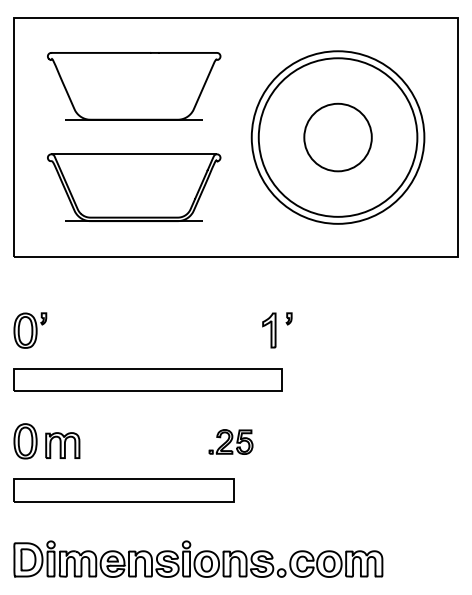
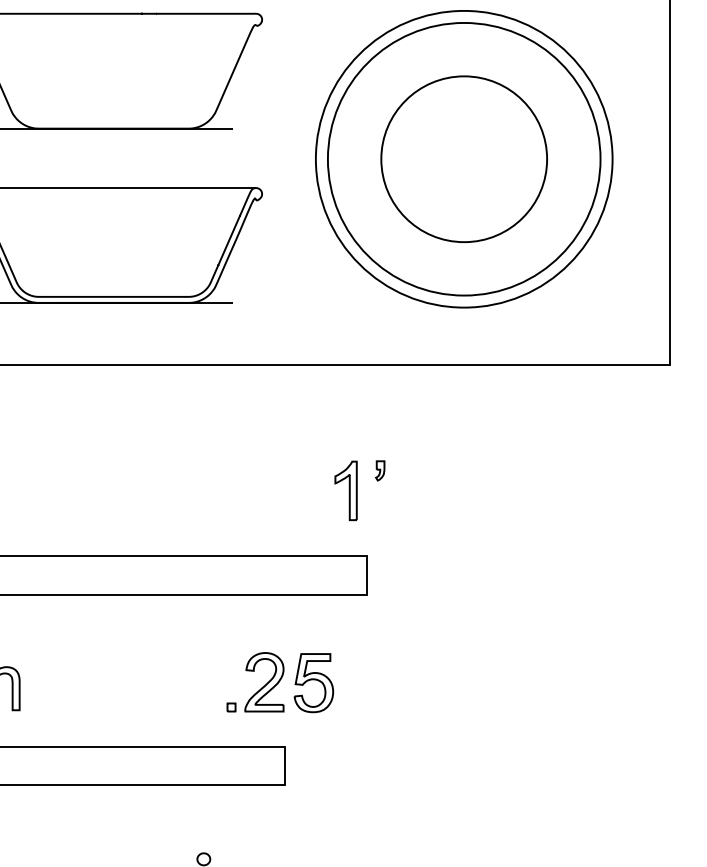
circle: (337, 137) -> (463, 159), size x1.43
part: (230, 441) -> (279, 681), size x1.43

